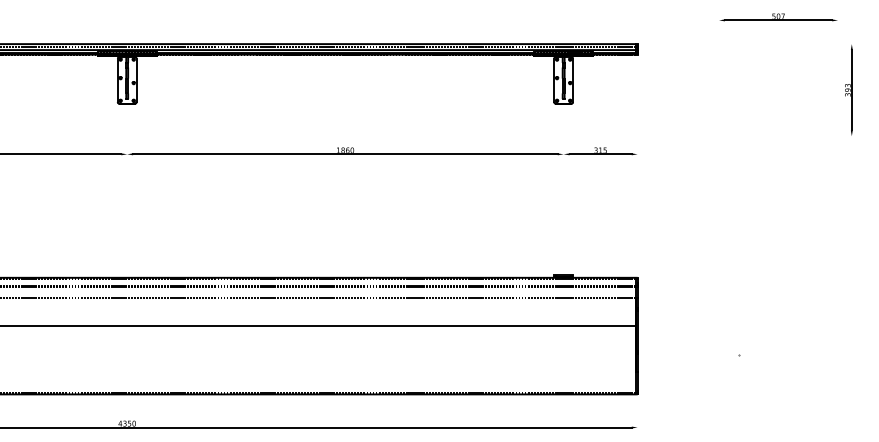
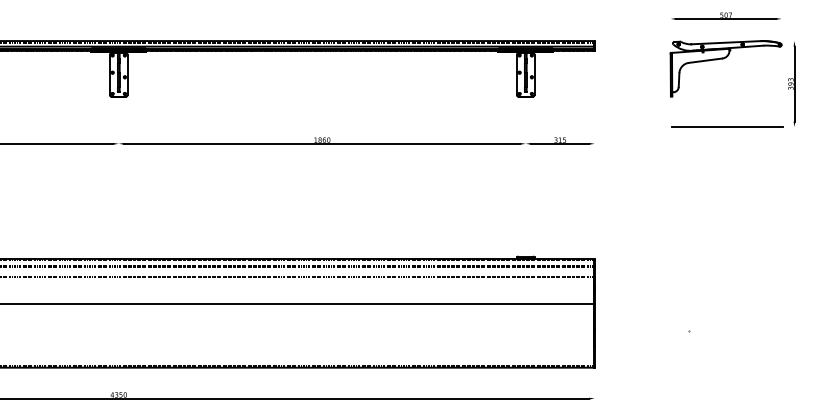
part: (775, 63) -> (723, 59), added
line: (779, 136) -> (727, 127), added

